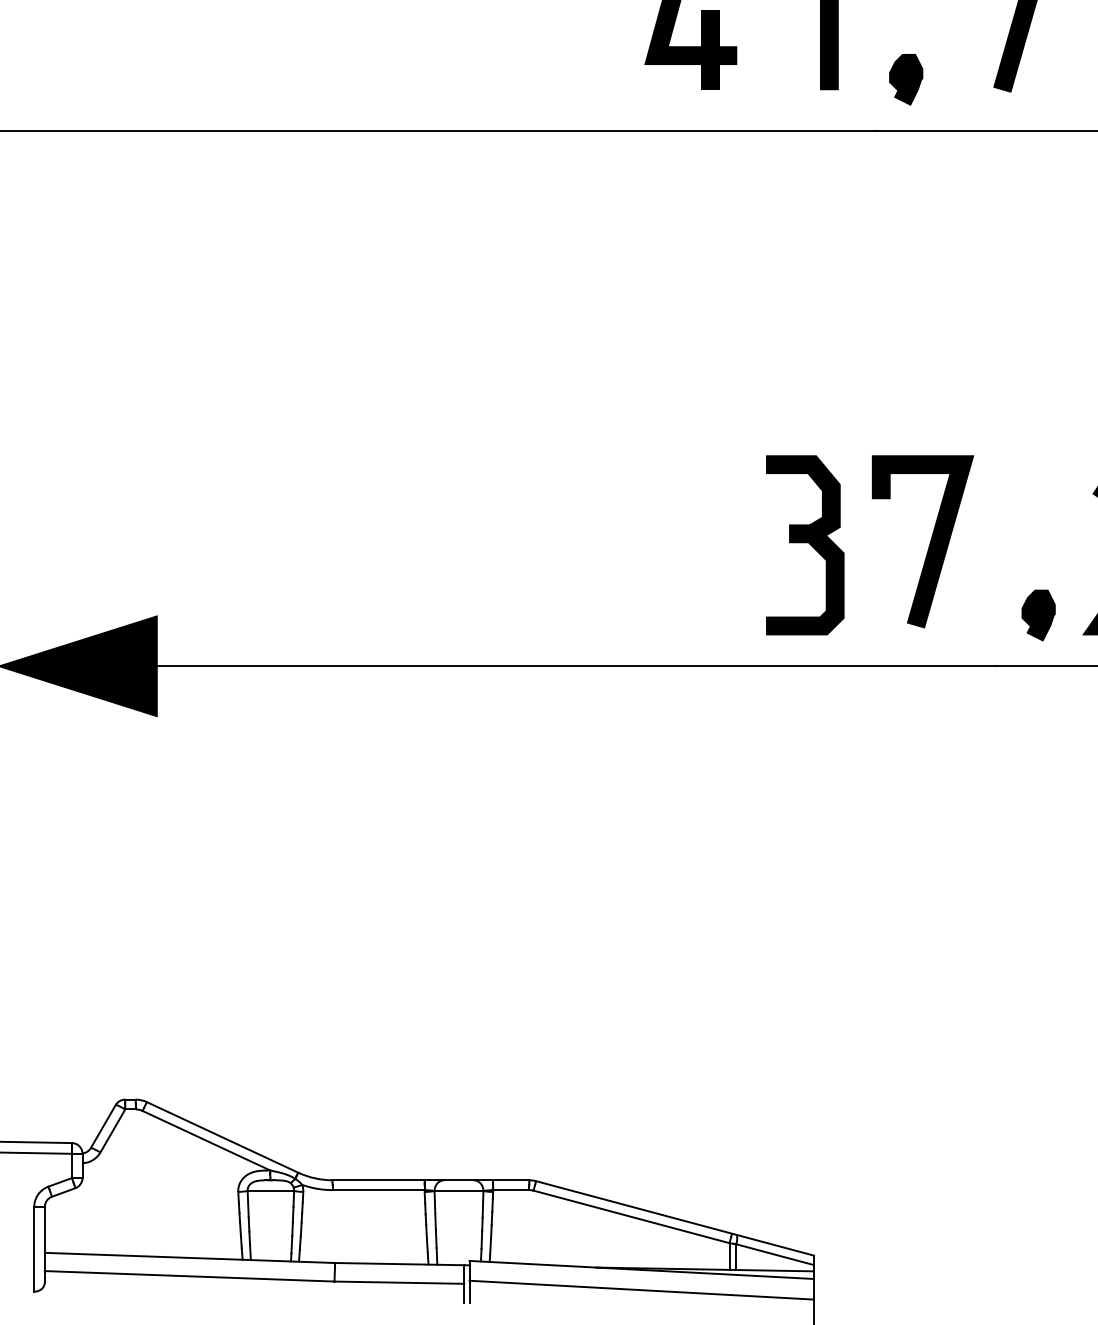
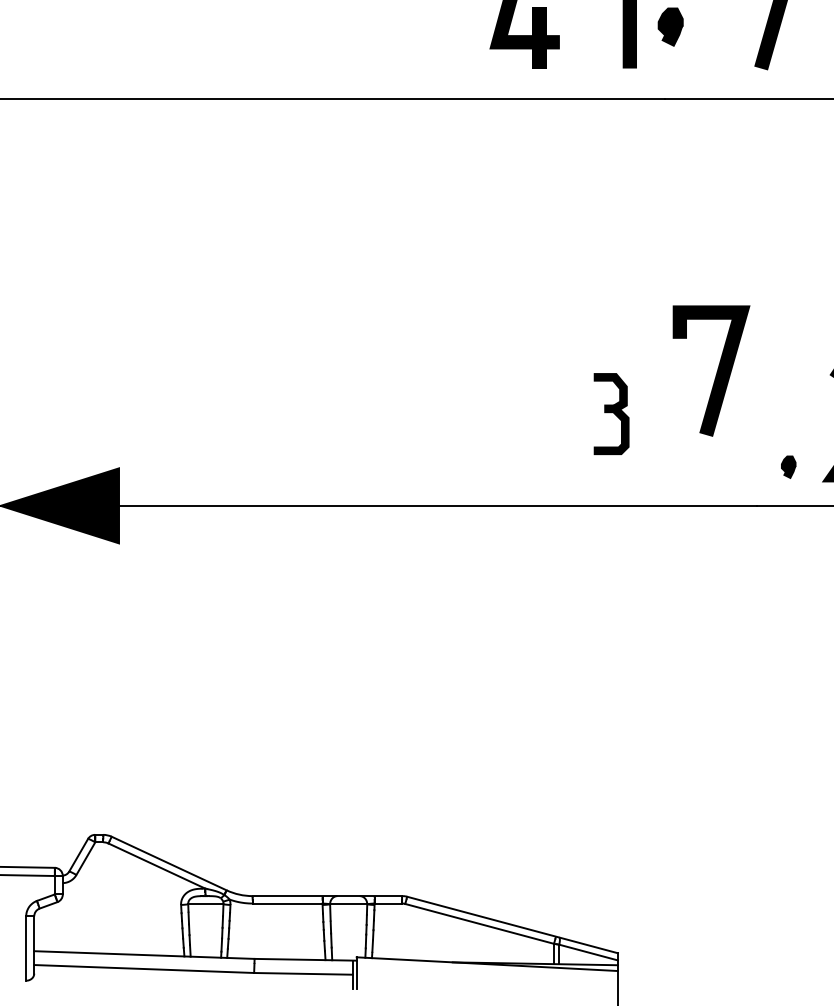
part: (906, 79) -> (670, 26), moved
line: (929, 543) -> (716, 372), moved
part: (805, 545) -> (611, 414), size x0.6
part: (1038, 615) -> (788, 467), size x0.6
line: (641, 1289) -> (487, 979), removed

